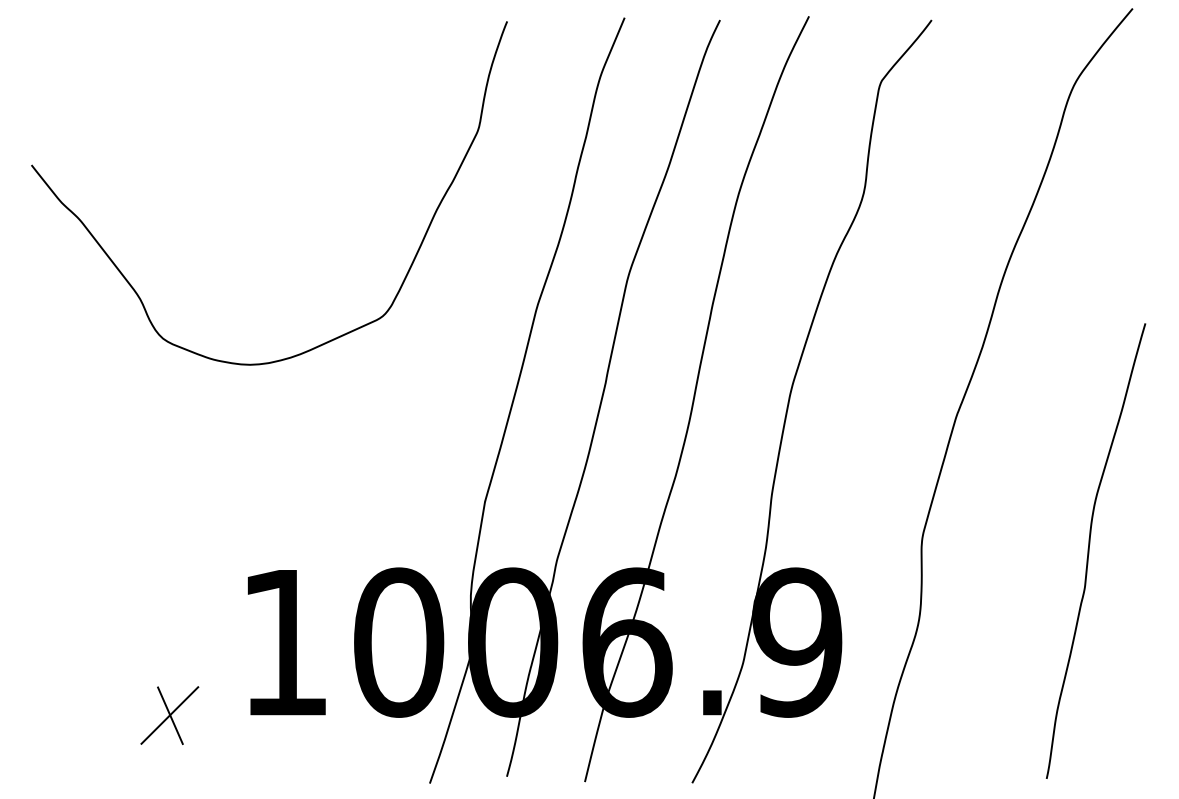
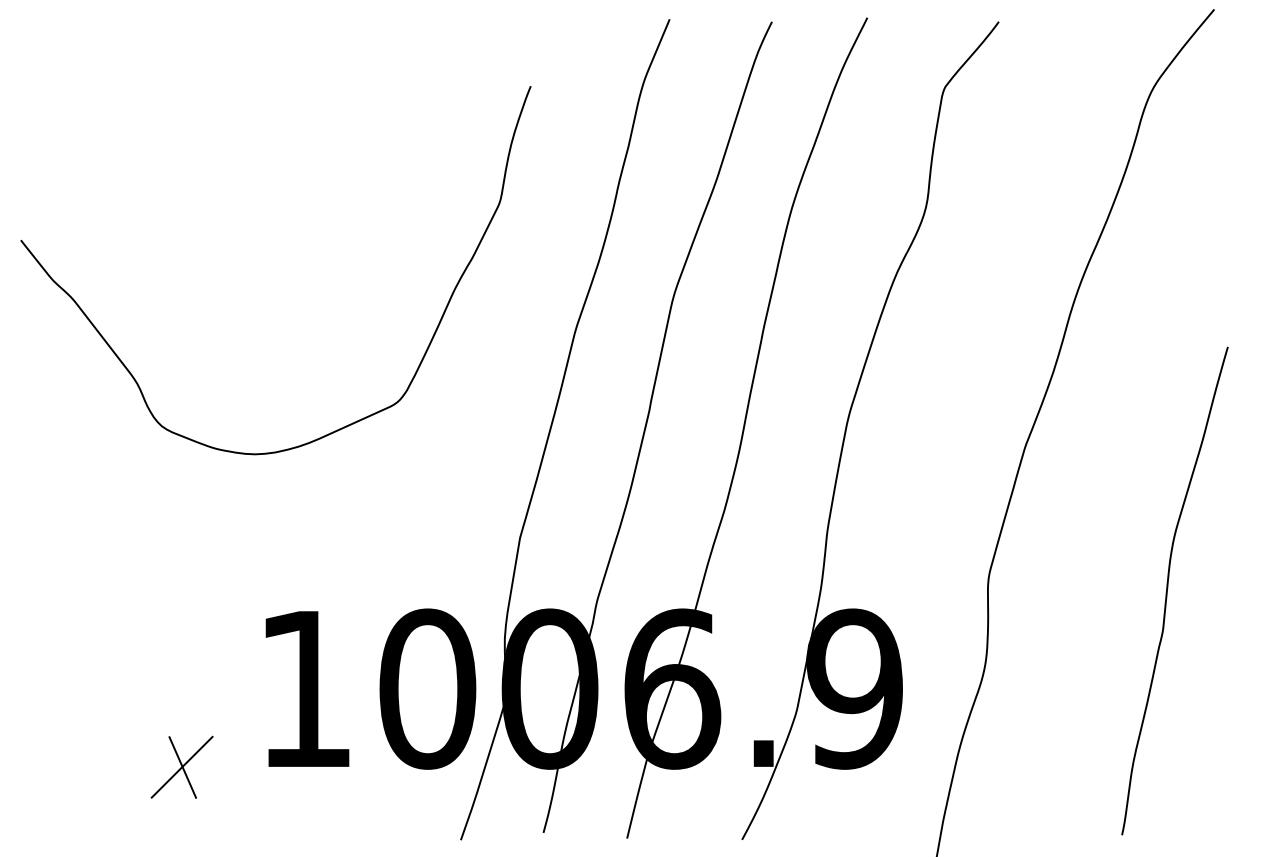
curve: (410, 264) -> (427, 346), moved

